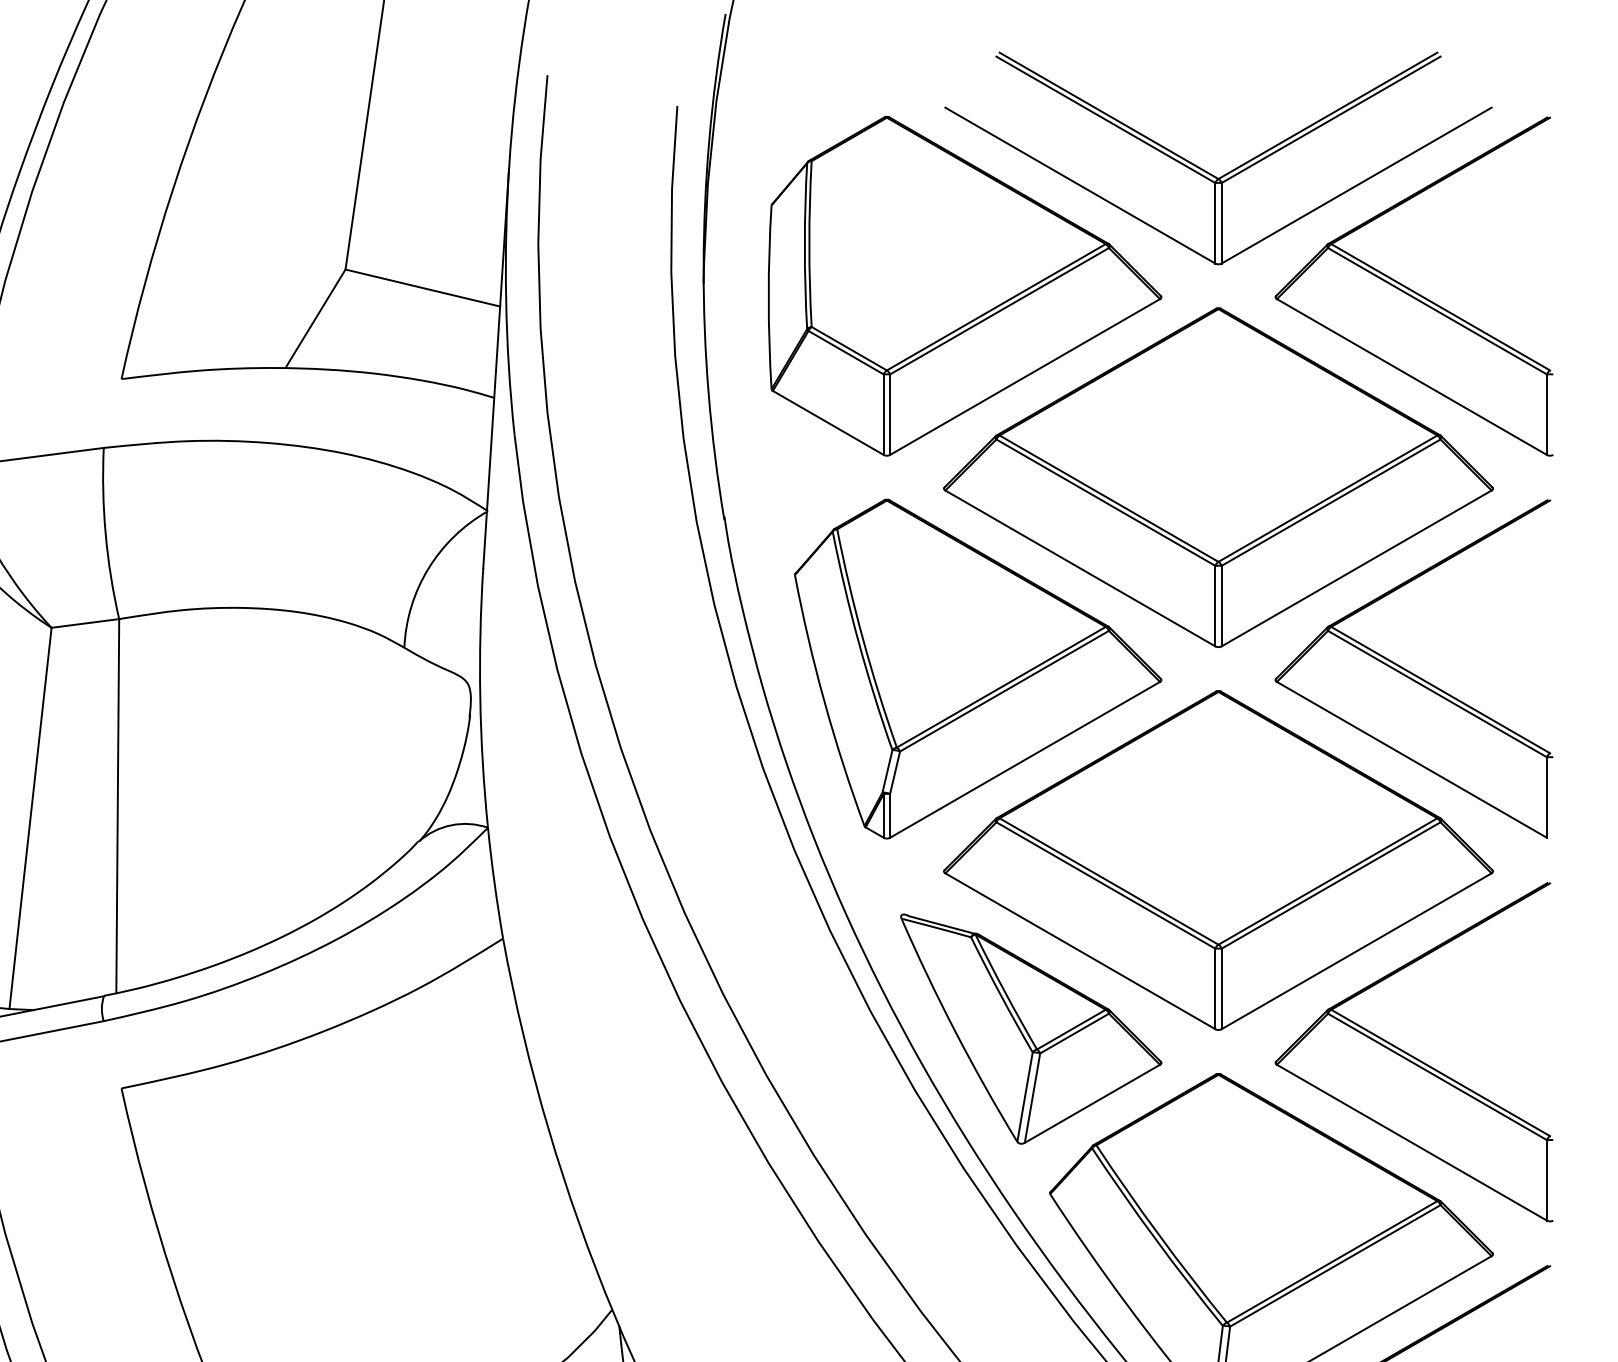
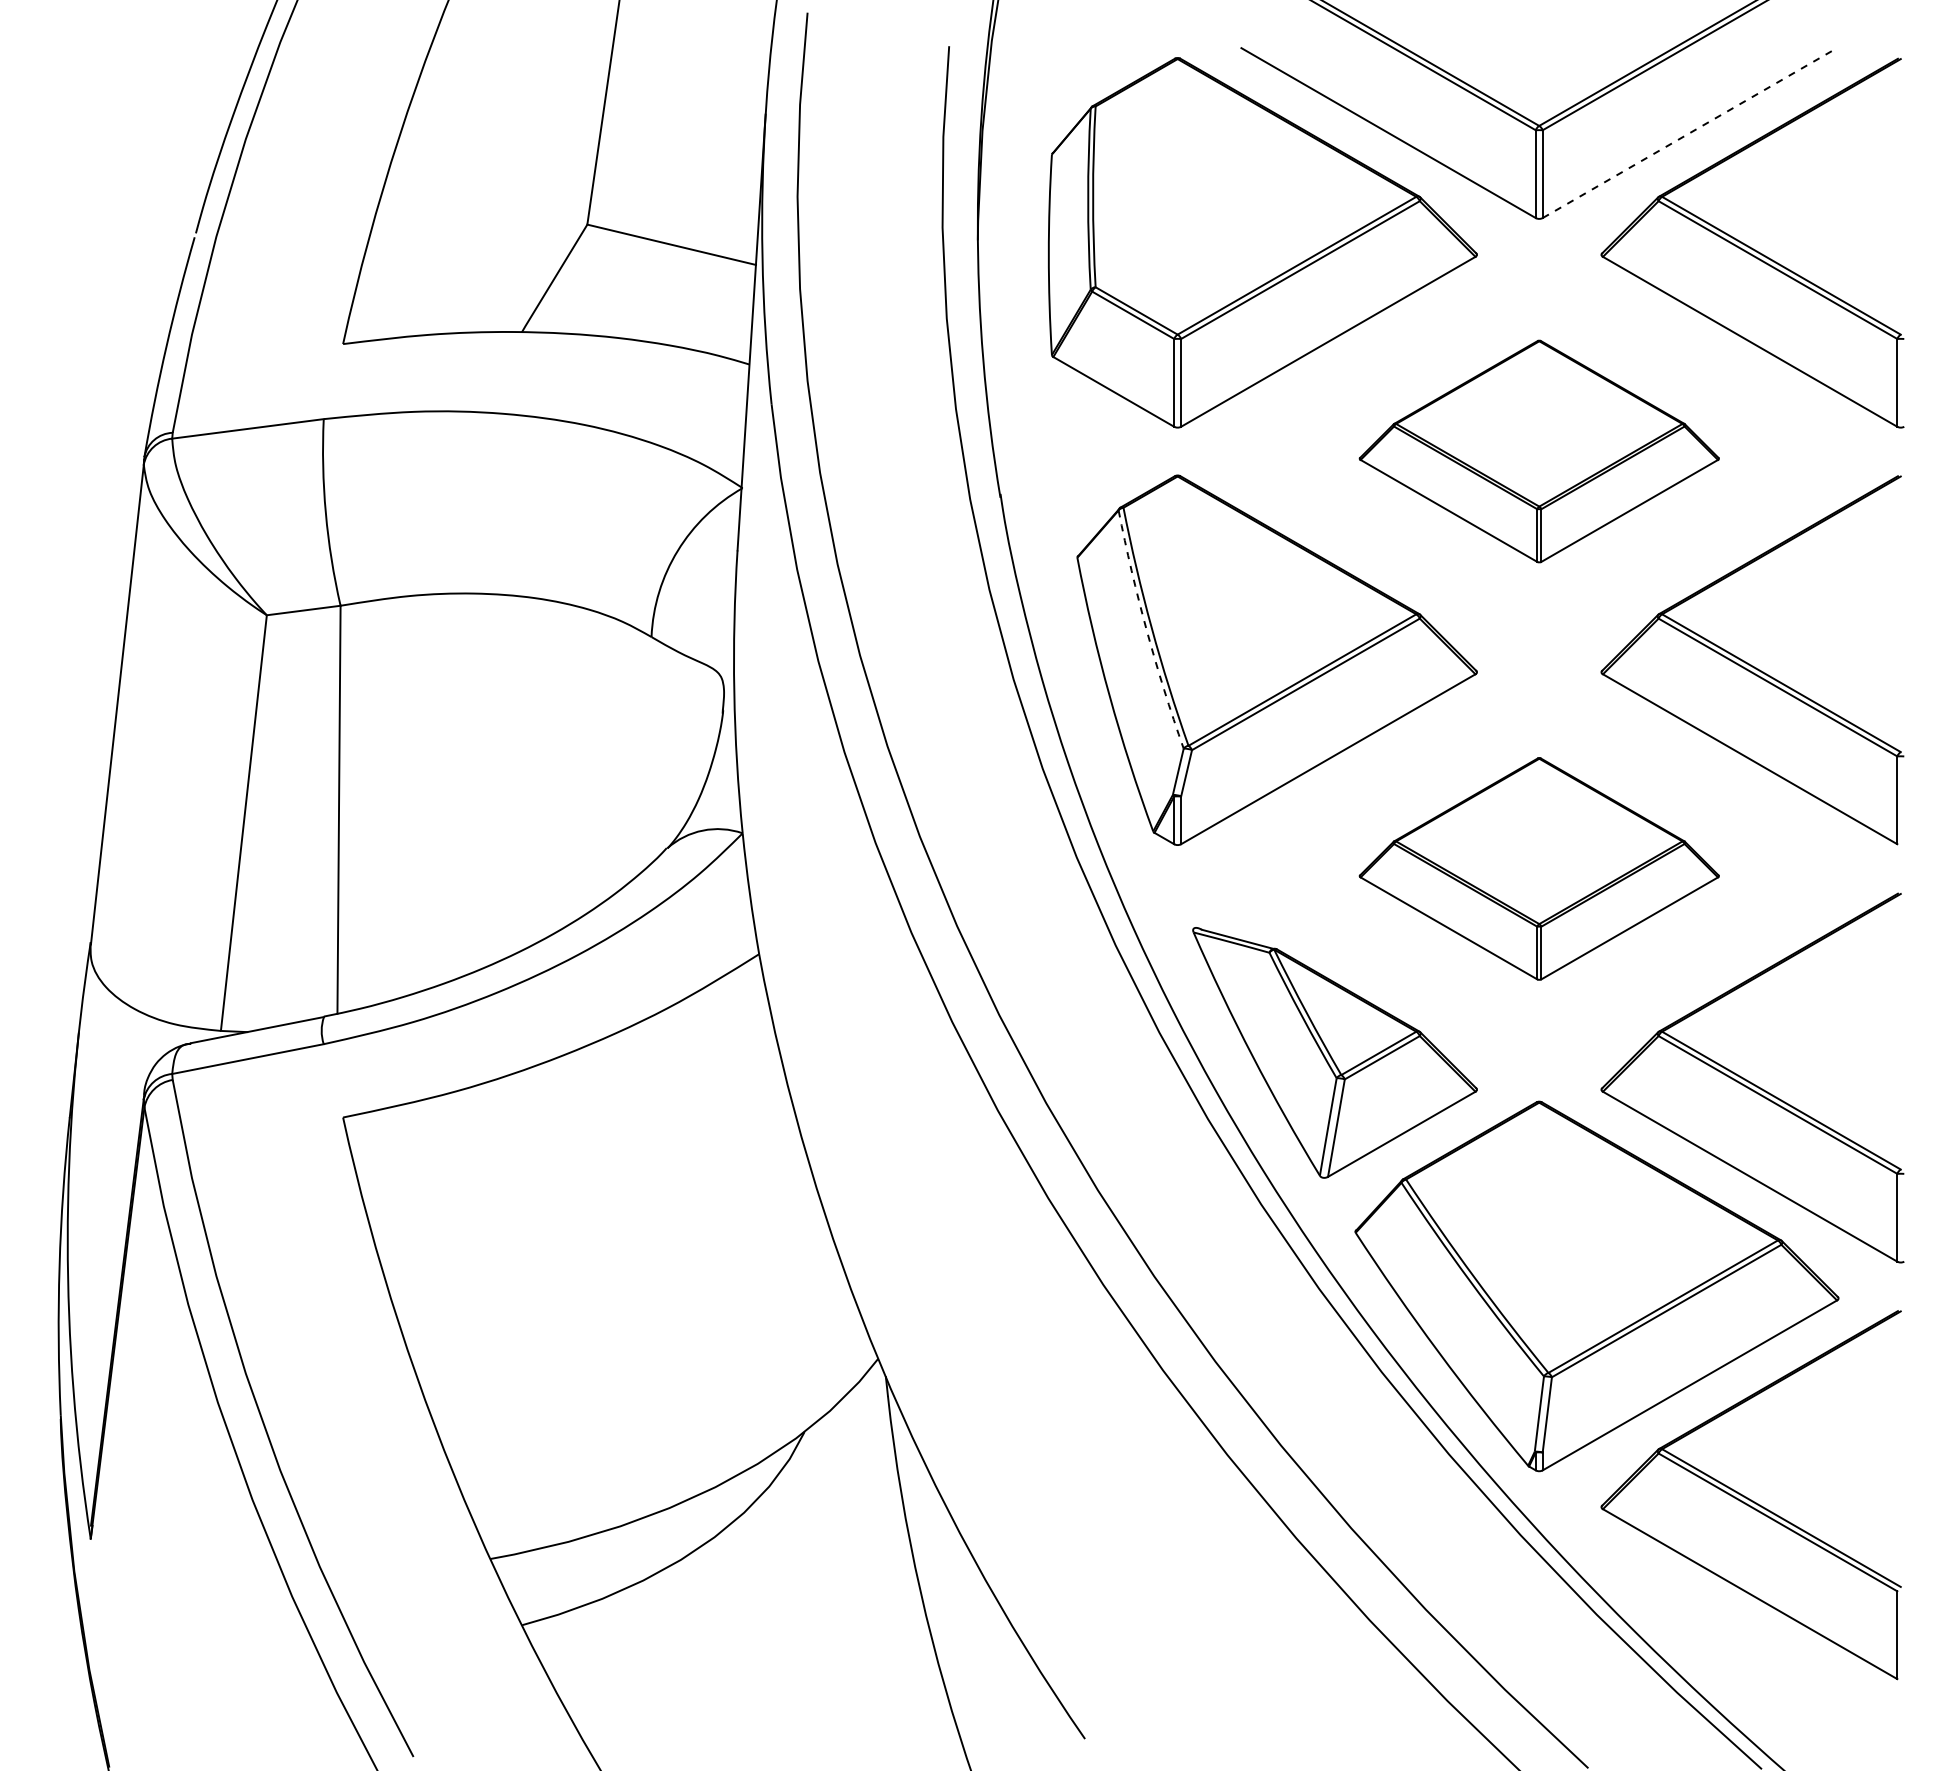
line: (1356, 185) -> (1689, 133), solid -> dashed
part: (1218, 477) -> (1539, 451), size x0.6
arc: (858, 641) -> (1146, 630), solid -> dashed
part: (1218, 860) -> (1539, 868), size x0.6

